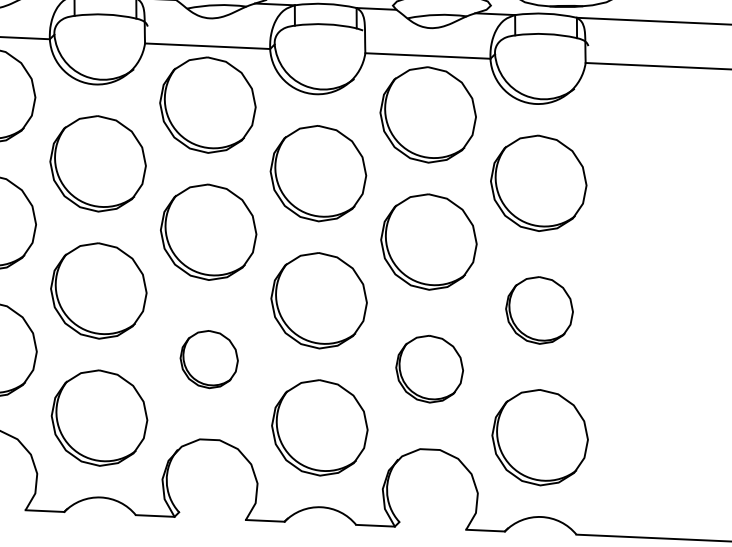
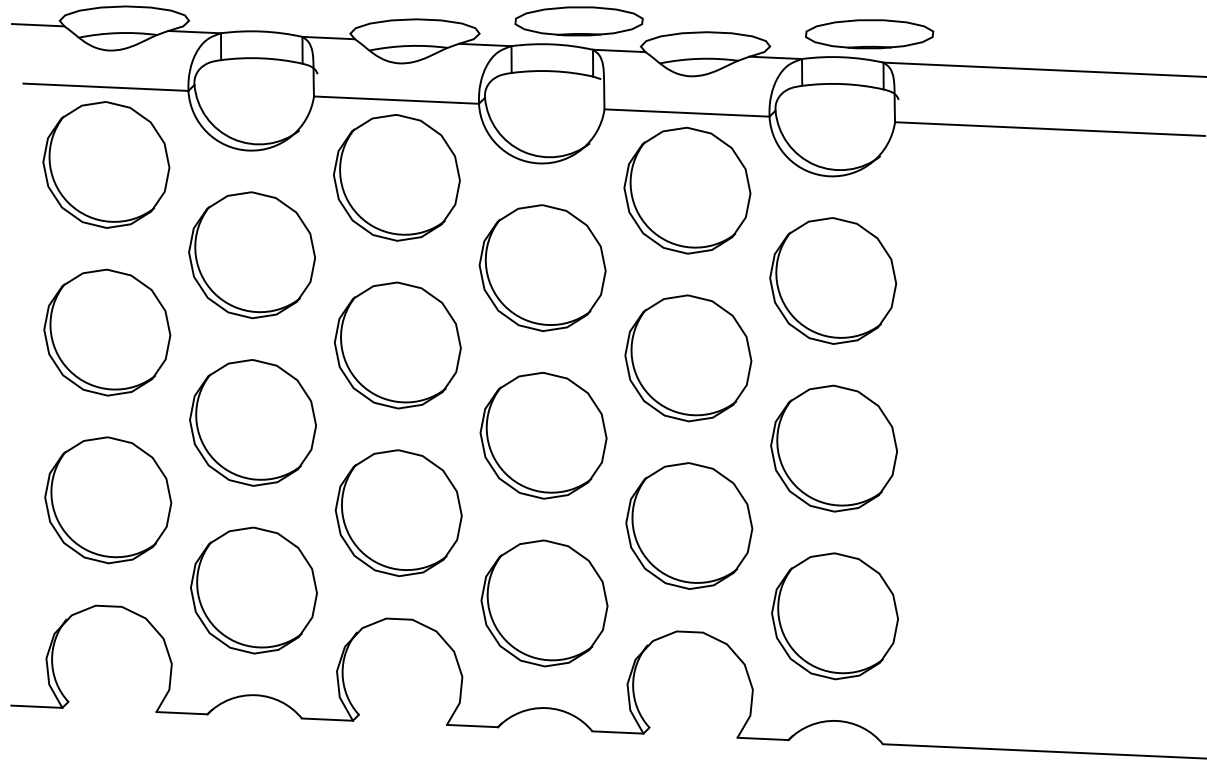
part: (539, 310) -> (834, 448), size x1.43
part: (209, 359) -> (398, 513), size x1.67
part: (429, 368) -> (689, 525), size x1.43

